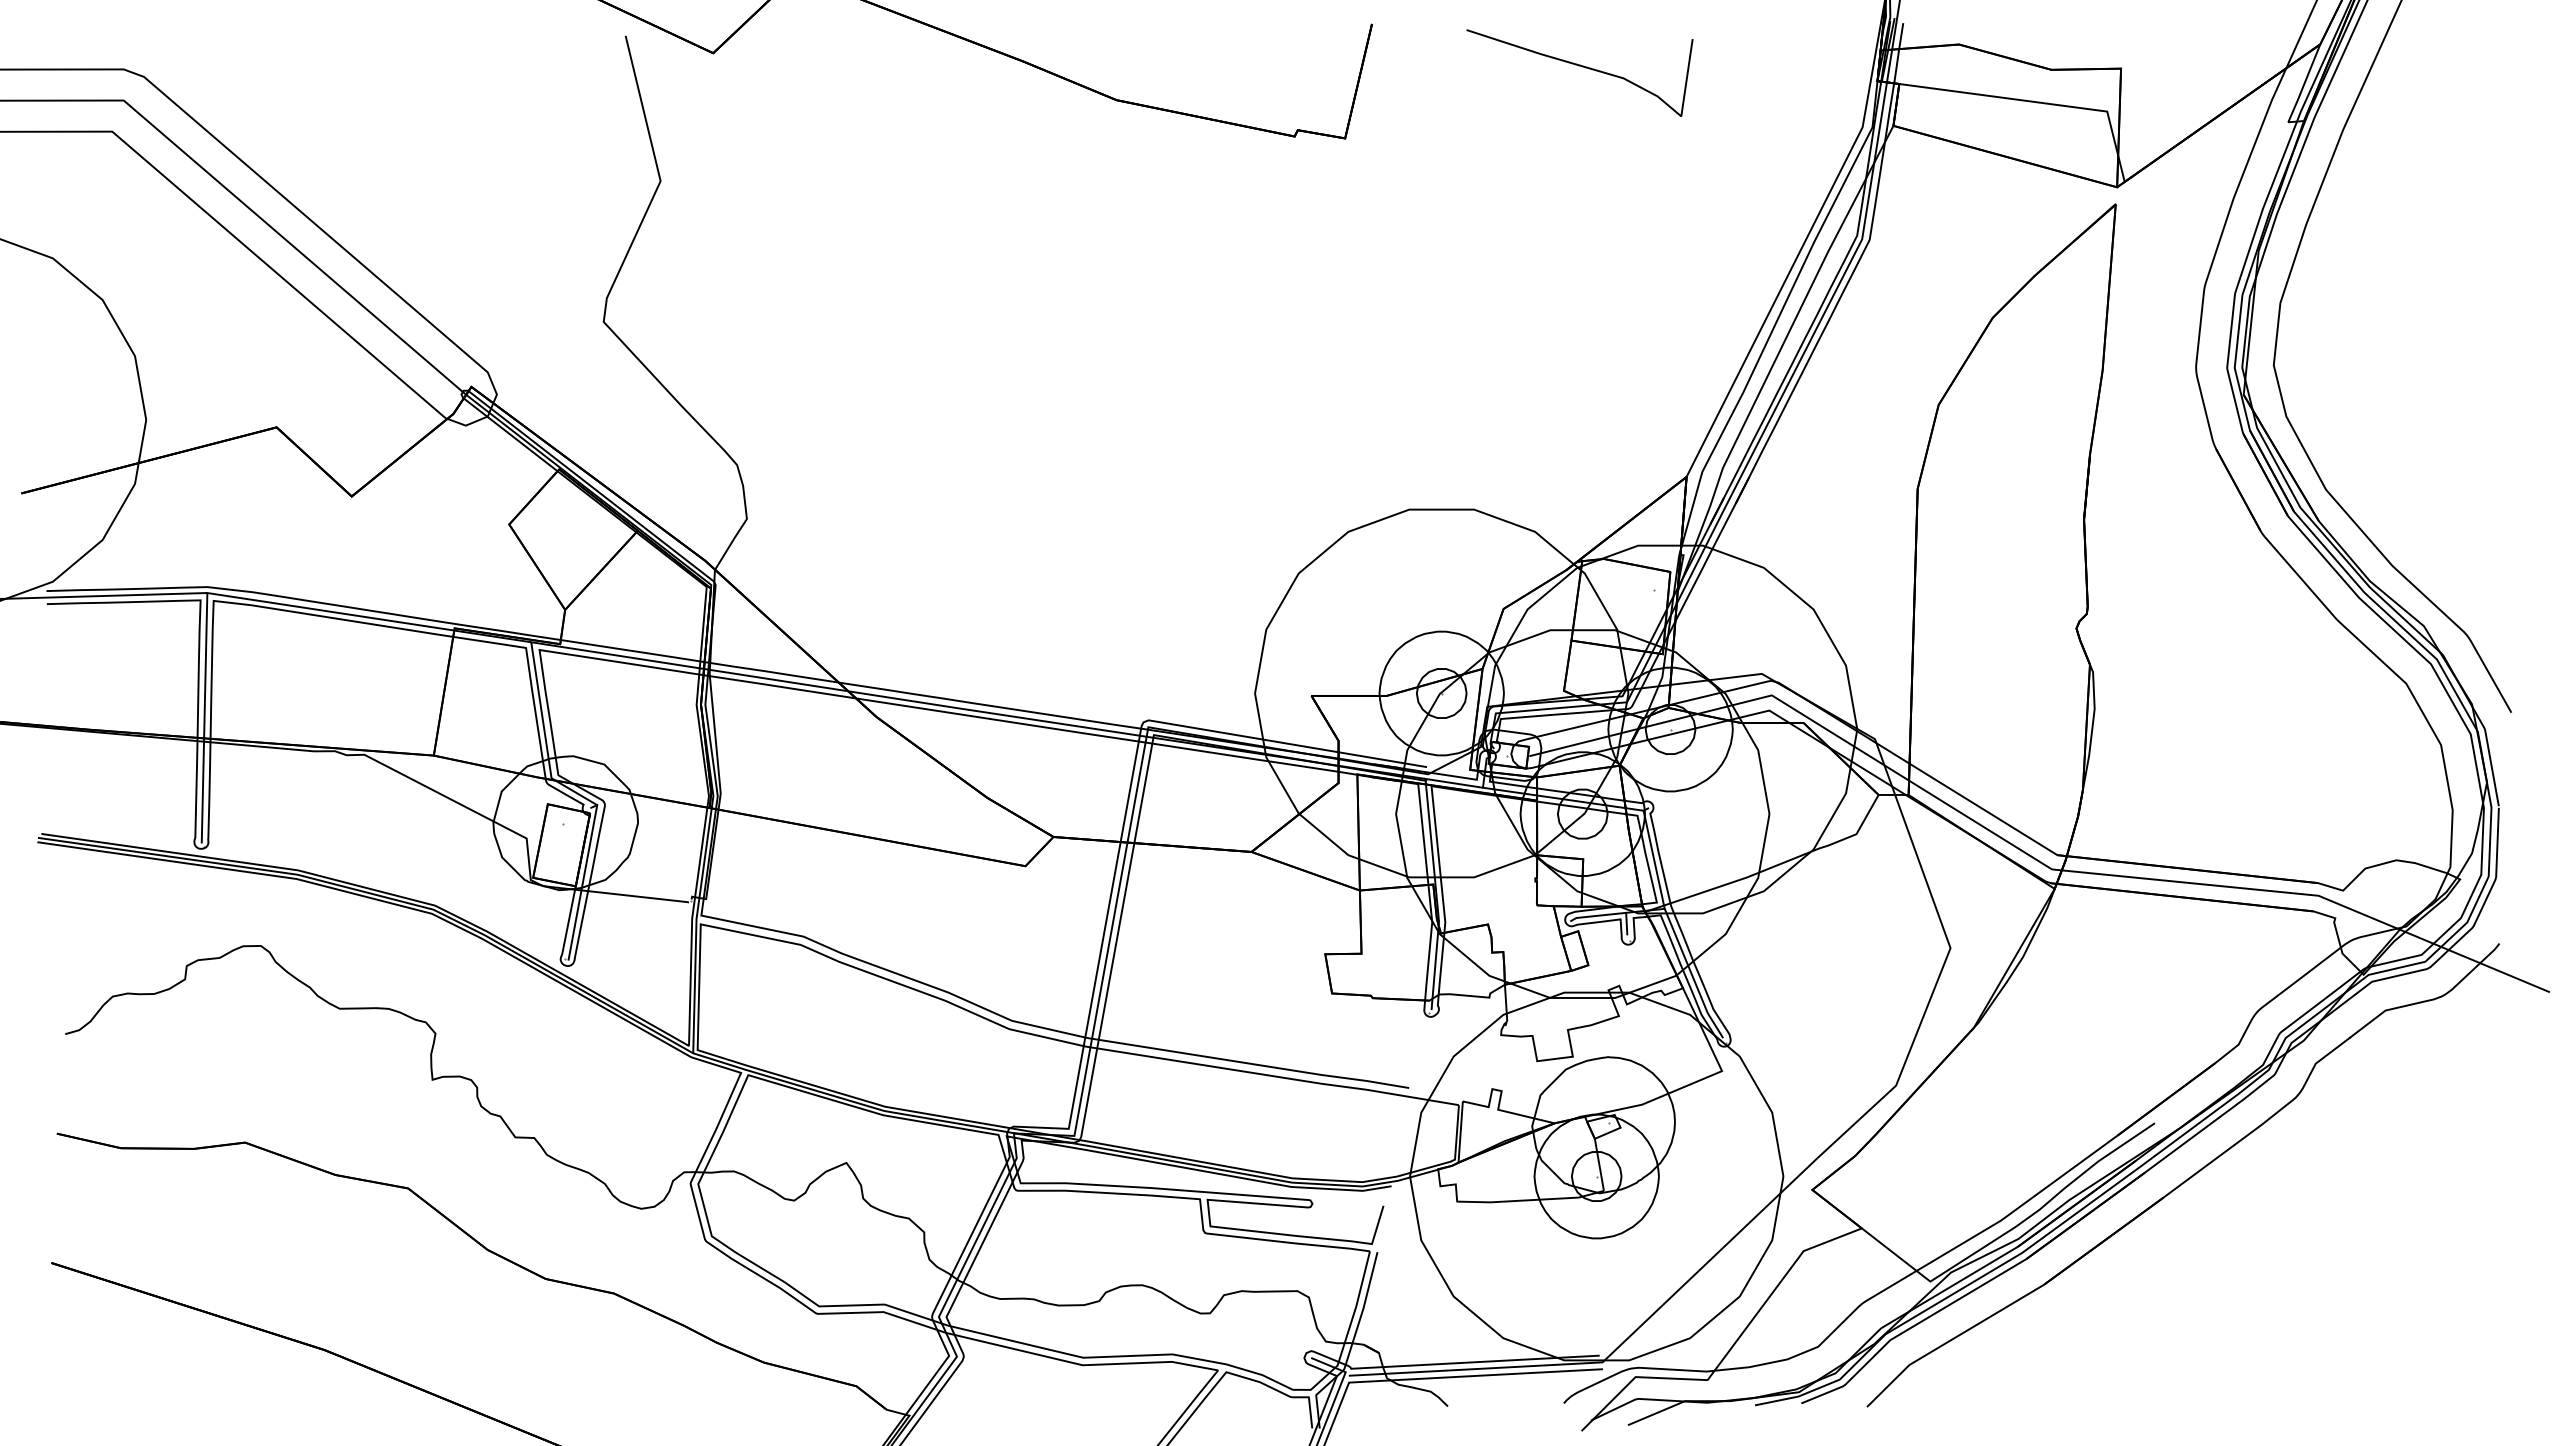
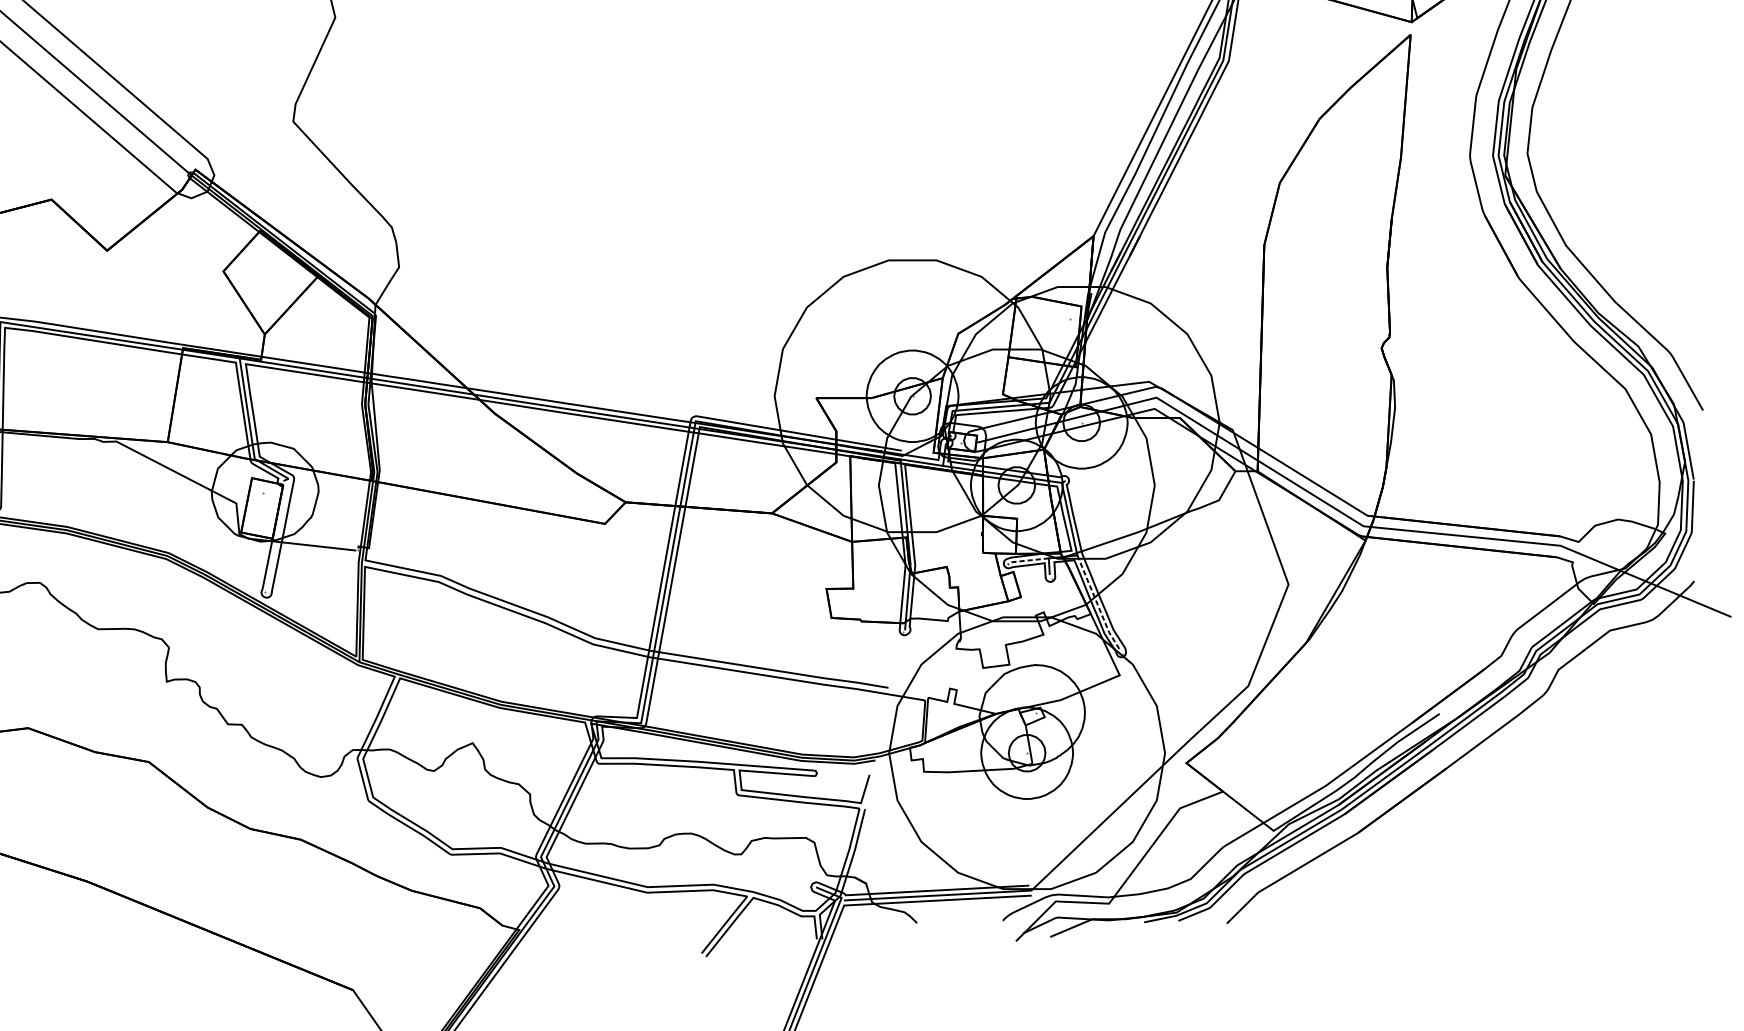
line: (582, 882) -> (277, 535), removed
line: (1596, 915) -> (1026, 560), solid -> dashed
line: (1692, 975) -> (1097, 604), solid -> dashed

